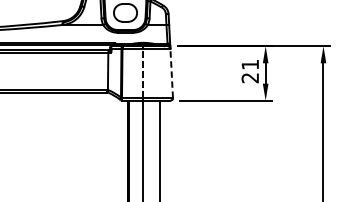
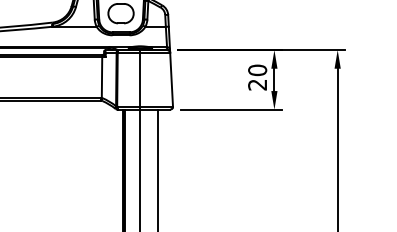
text: (250, 64) -> (257, 70), 21 -> 20
line: (143, 73) -> (140, 79), dashed -> solid
line: (171, 73) -> (171, 79), dashed -> solid

